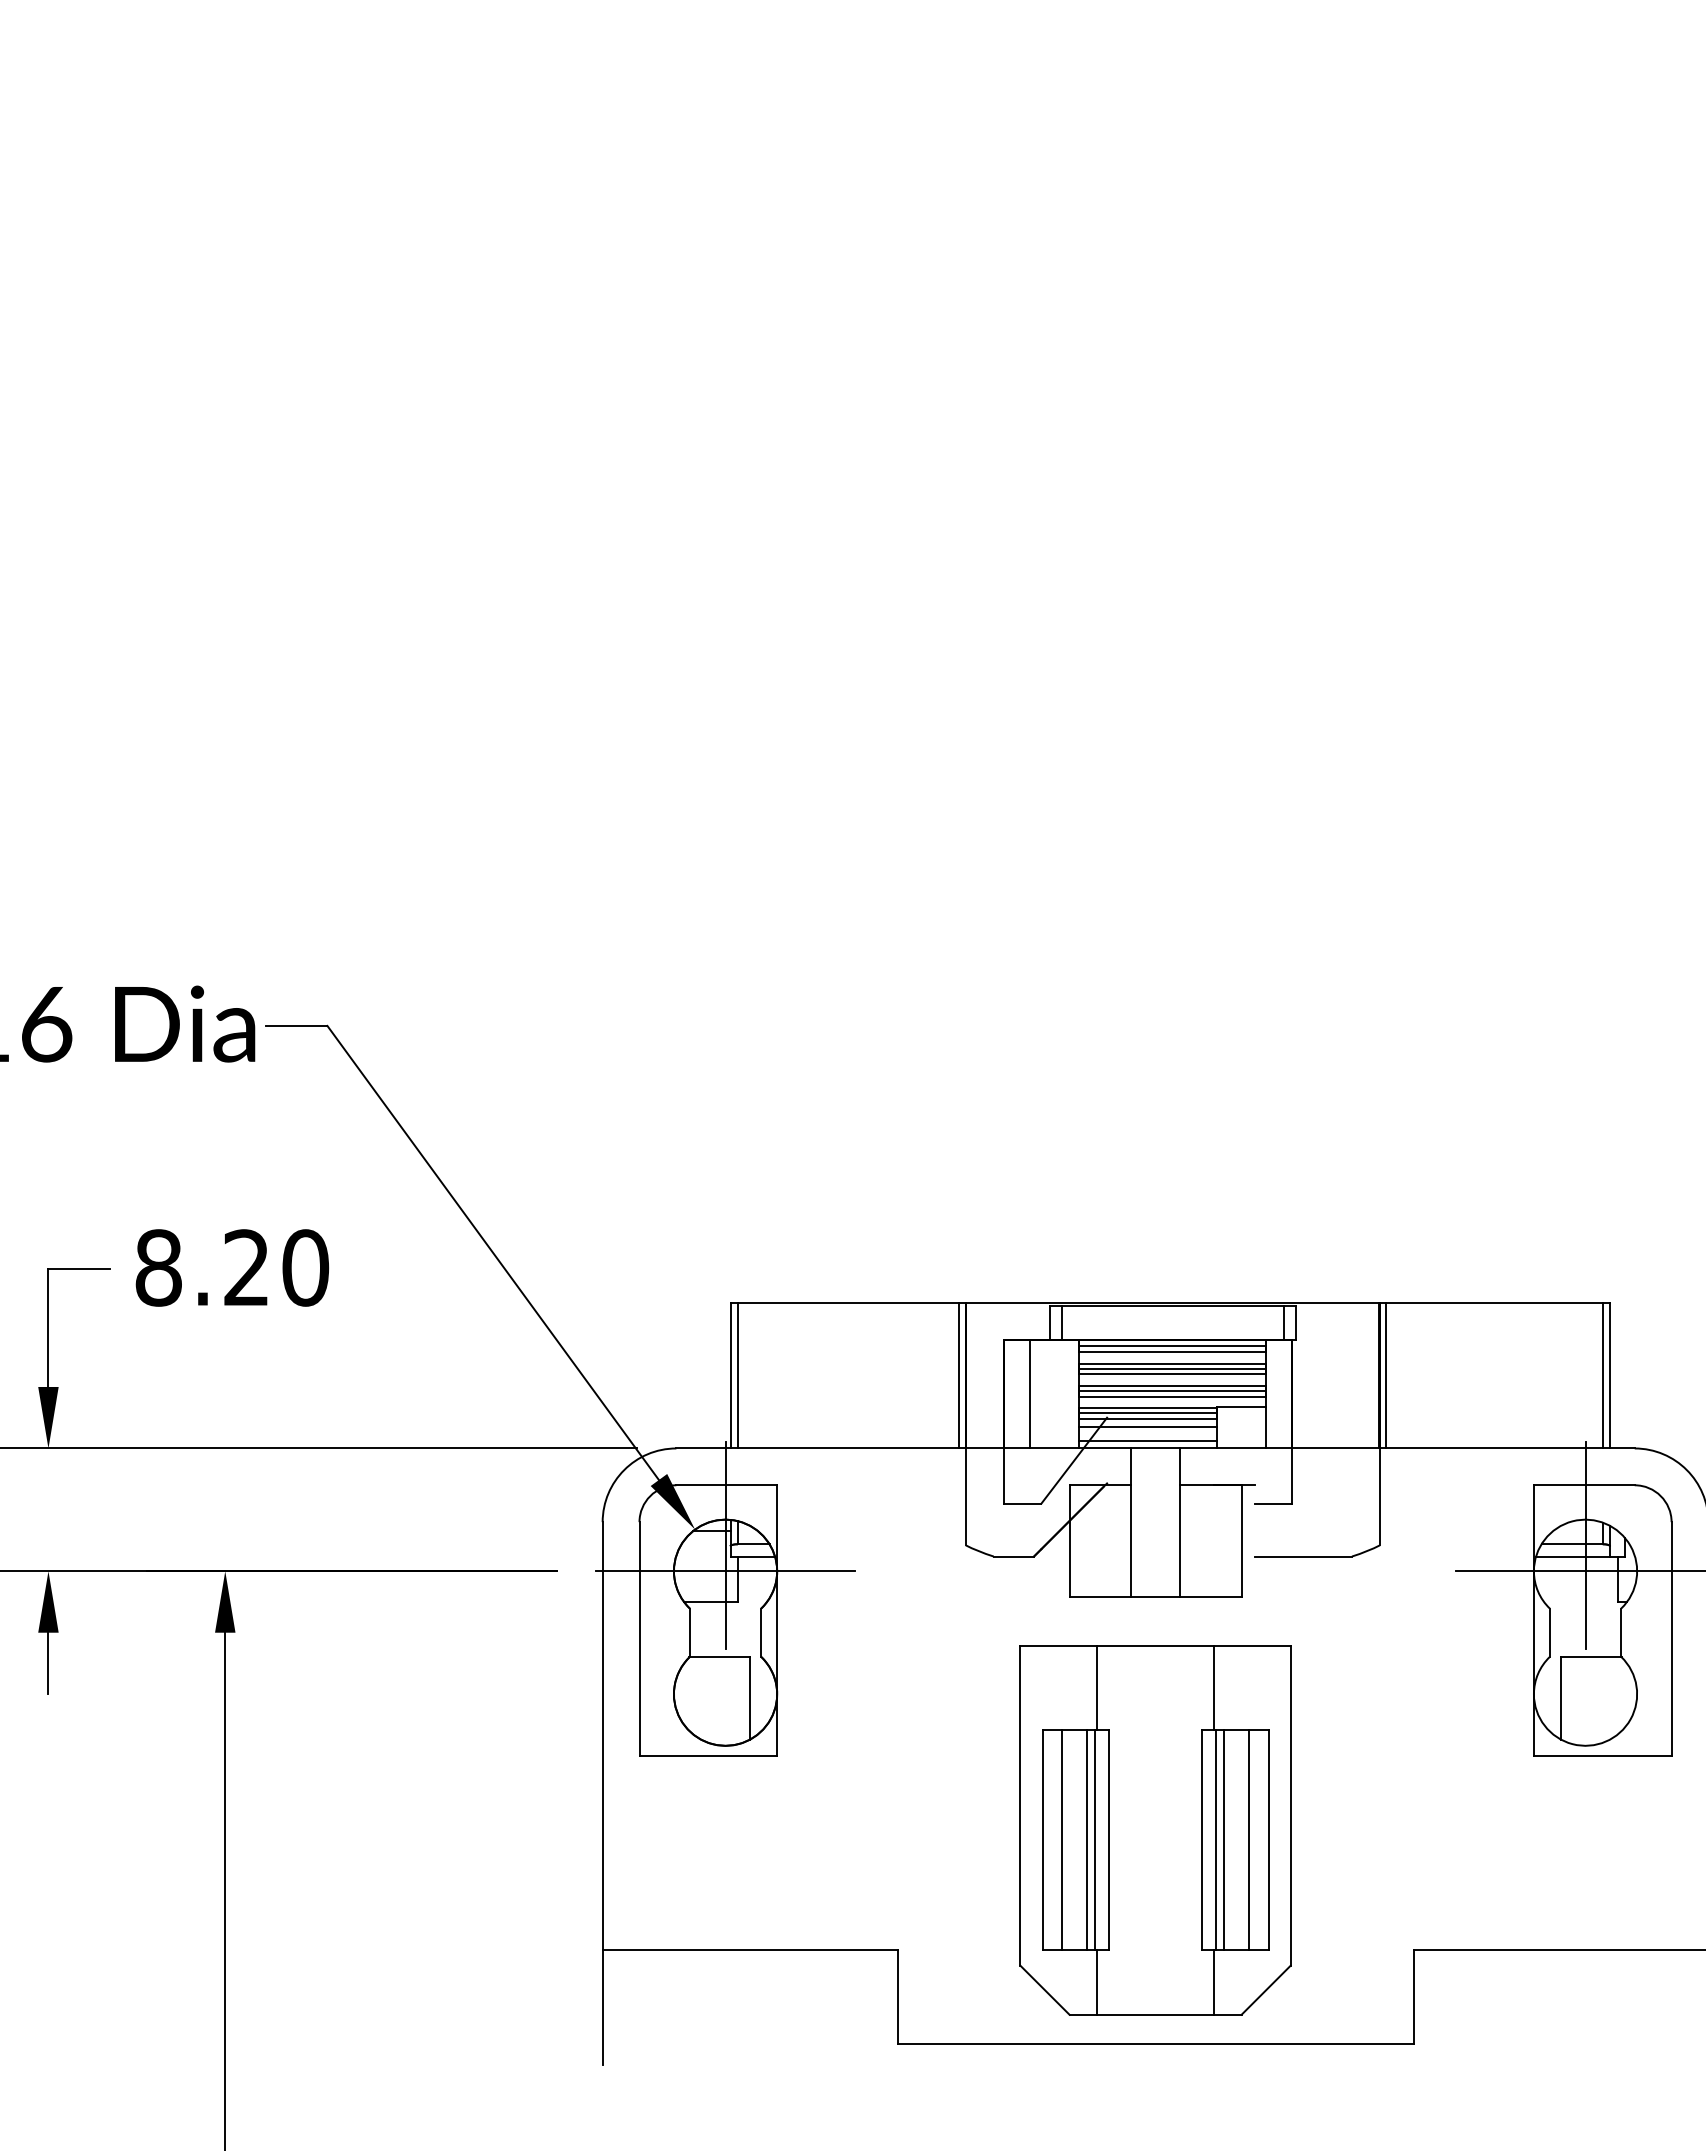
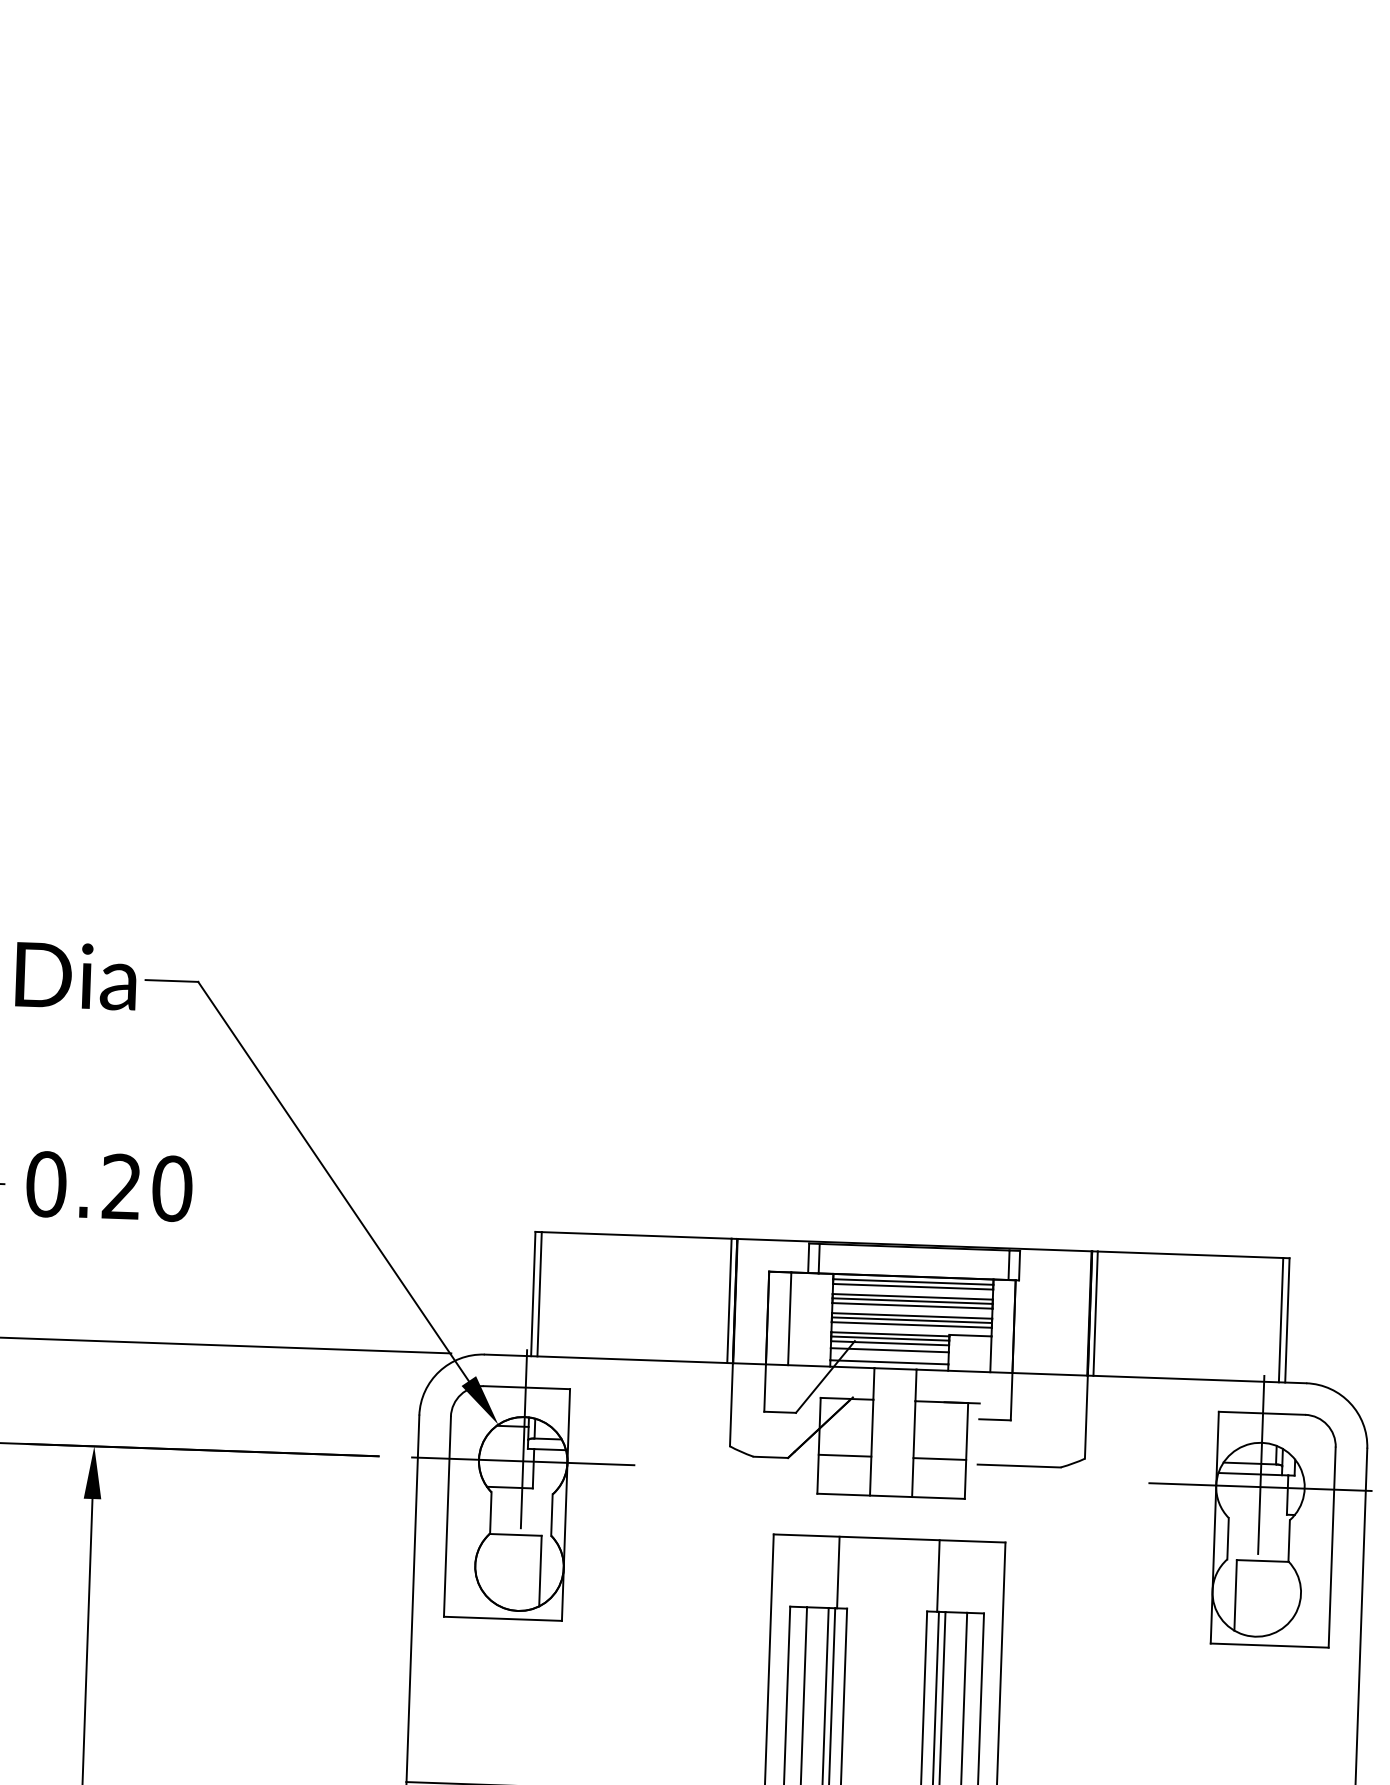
text: (158, 1267) -> (46, 1183), 8.20 -> 0.20
line: (1099, 1551) -> (844, 1455), added
line: (1210, 1551) -> (939, 1458), added

